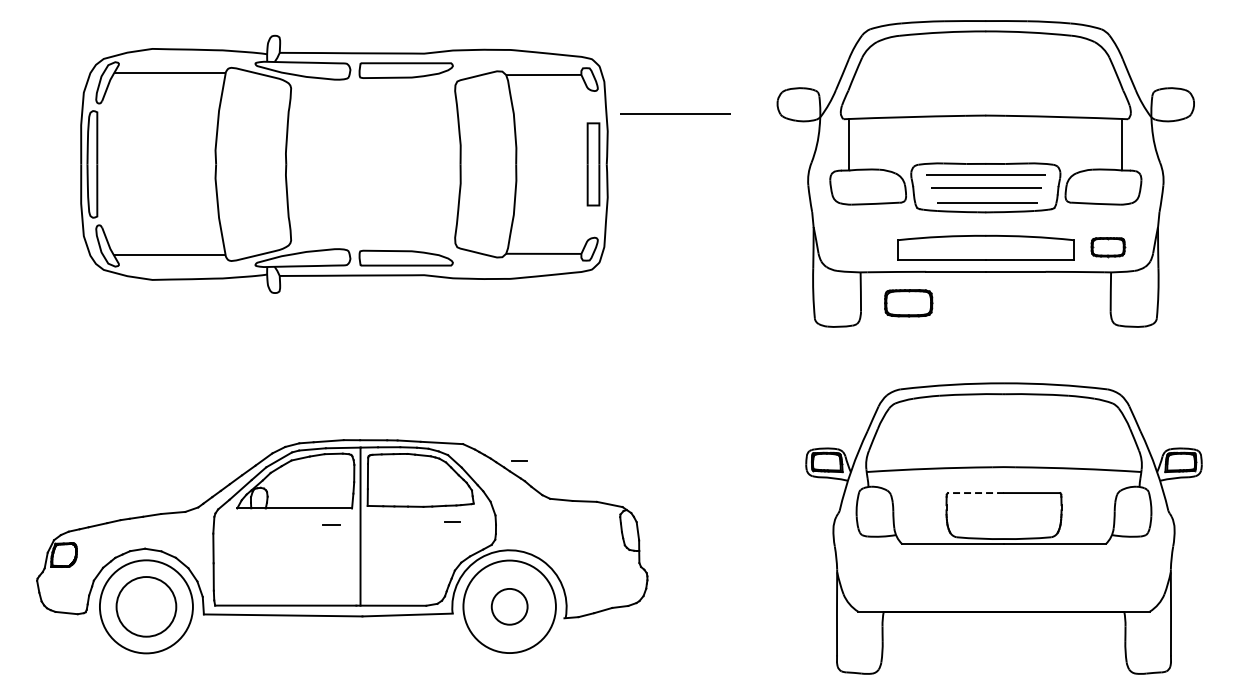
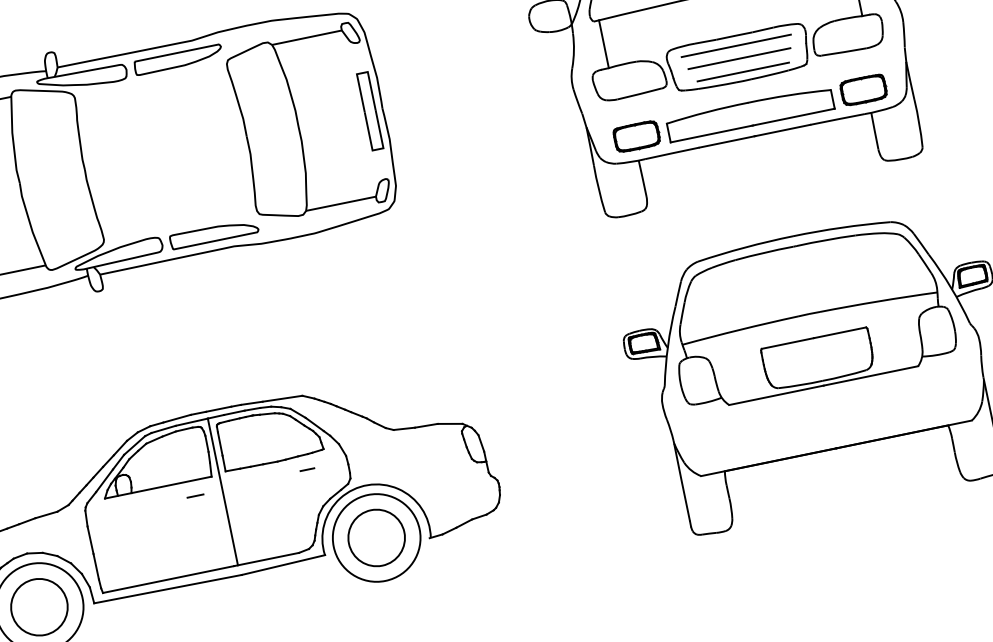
line: (675, 113) -> (436, 48), removed
part: (1108, 247) -> (864, 90), size x1.43
part: (908, 303) -> (636, 136), moved
line: (519, 460) -> (357, 400), removed
line: (975, 493) -> (787, 343), dashed -> solid
circle: (509, 606) -> (376, 537), size x1.67

